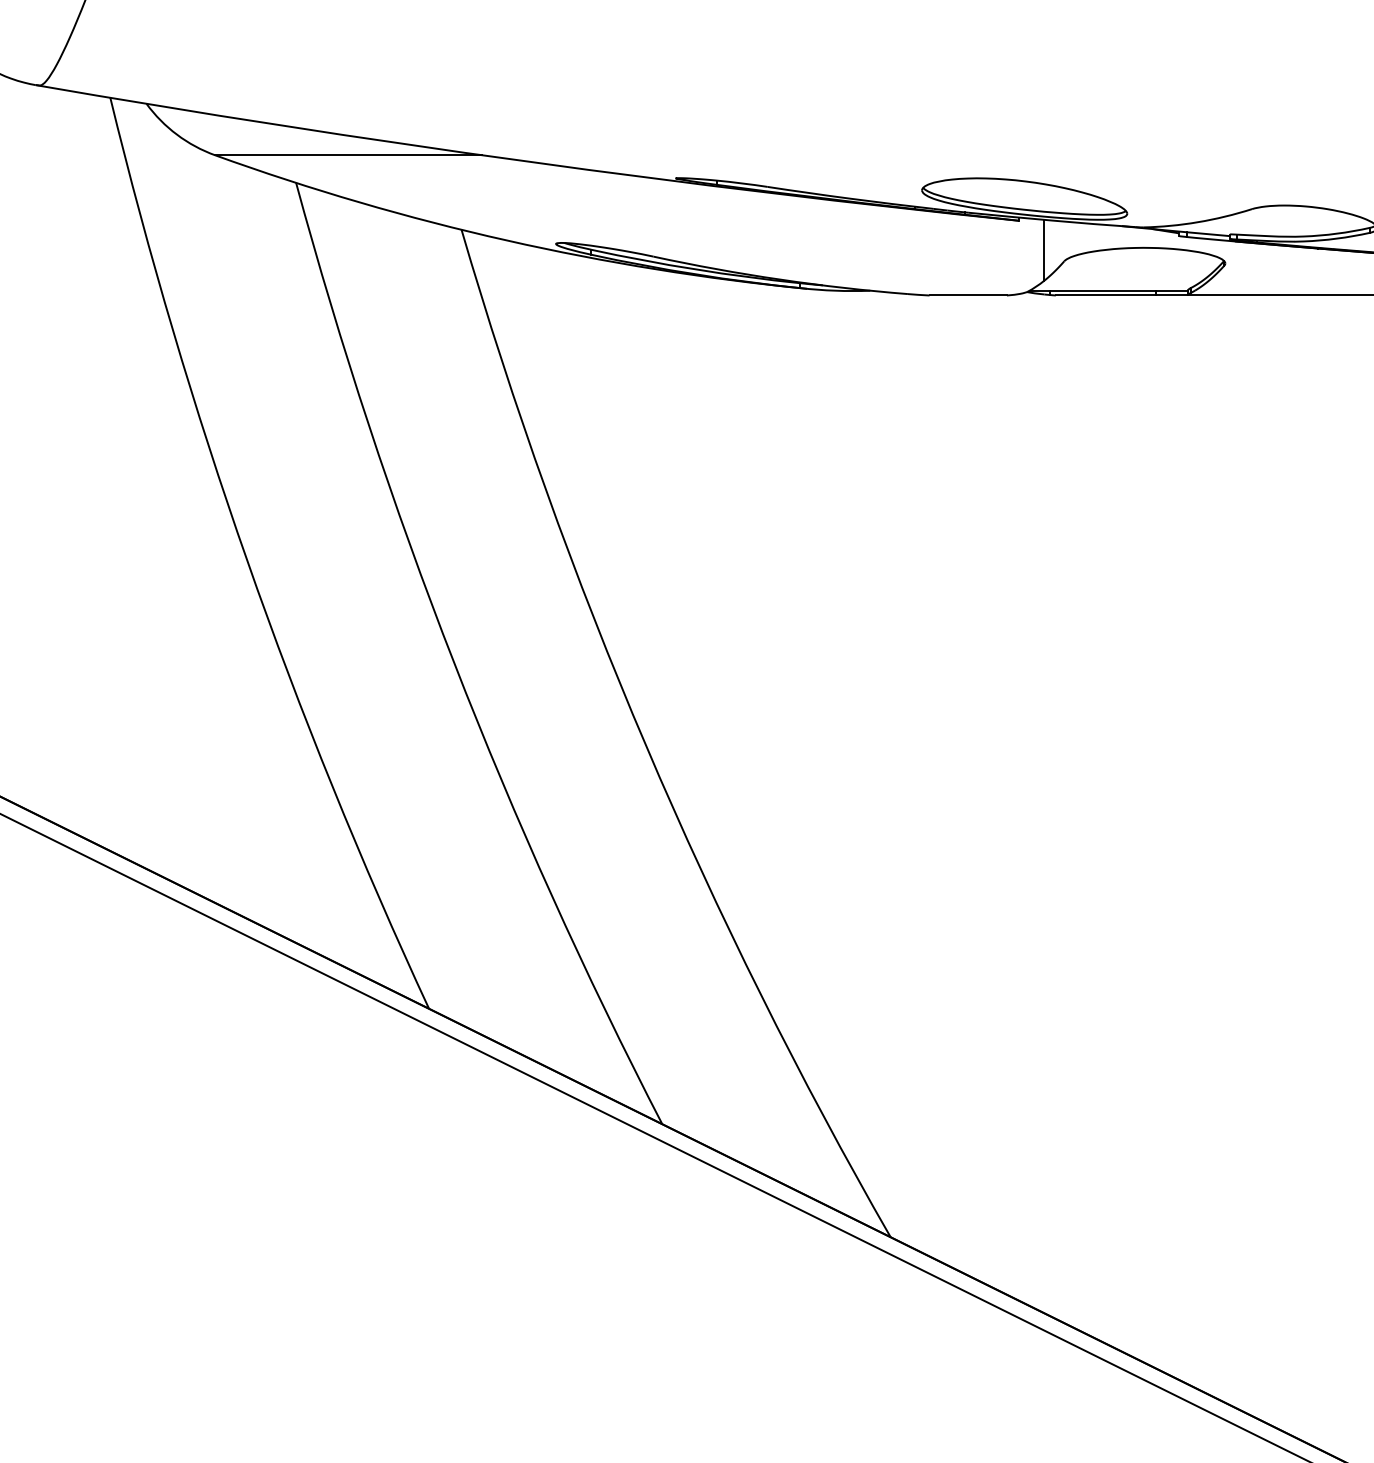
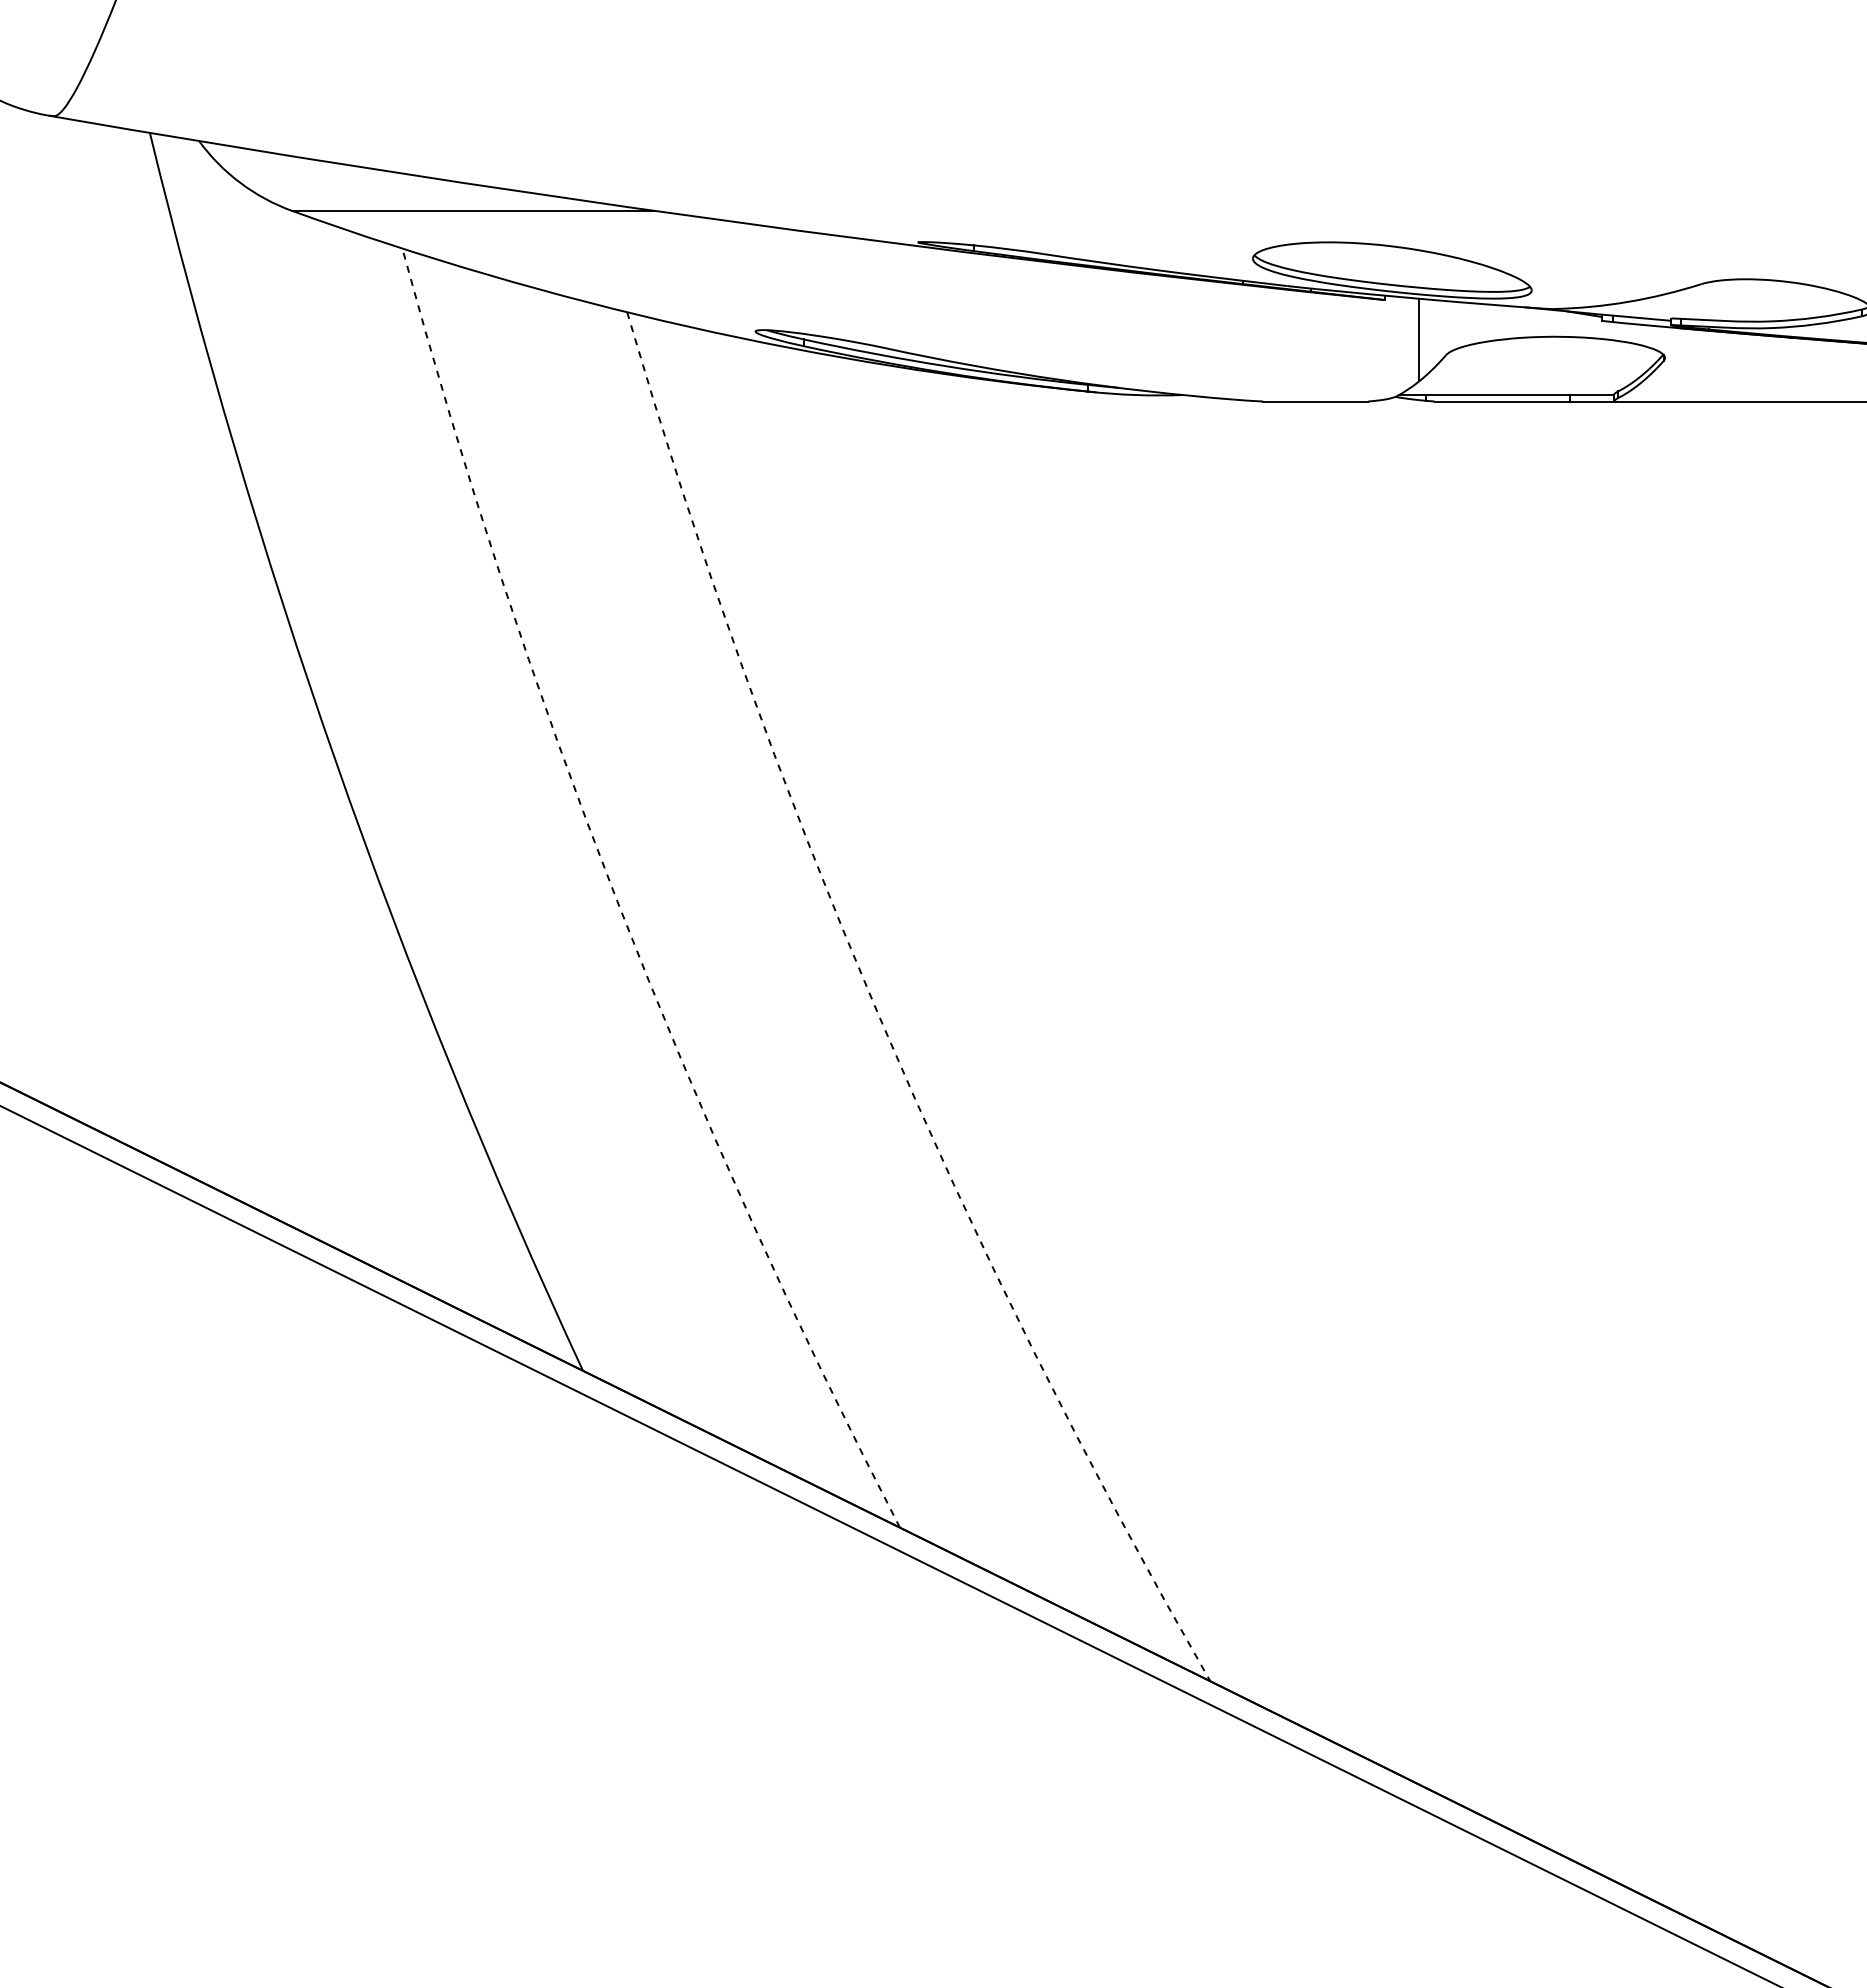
arc: (454, 663) -> (617, 901), solid -> dashed
arc: (646, 746) -> (878, 1014), solid -> dashed

